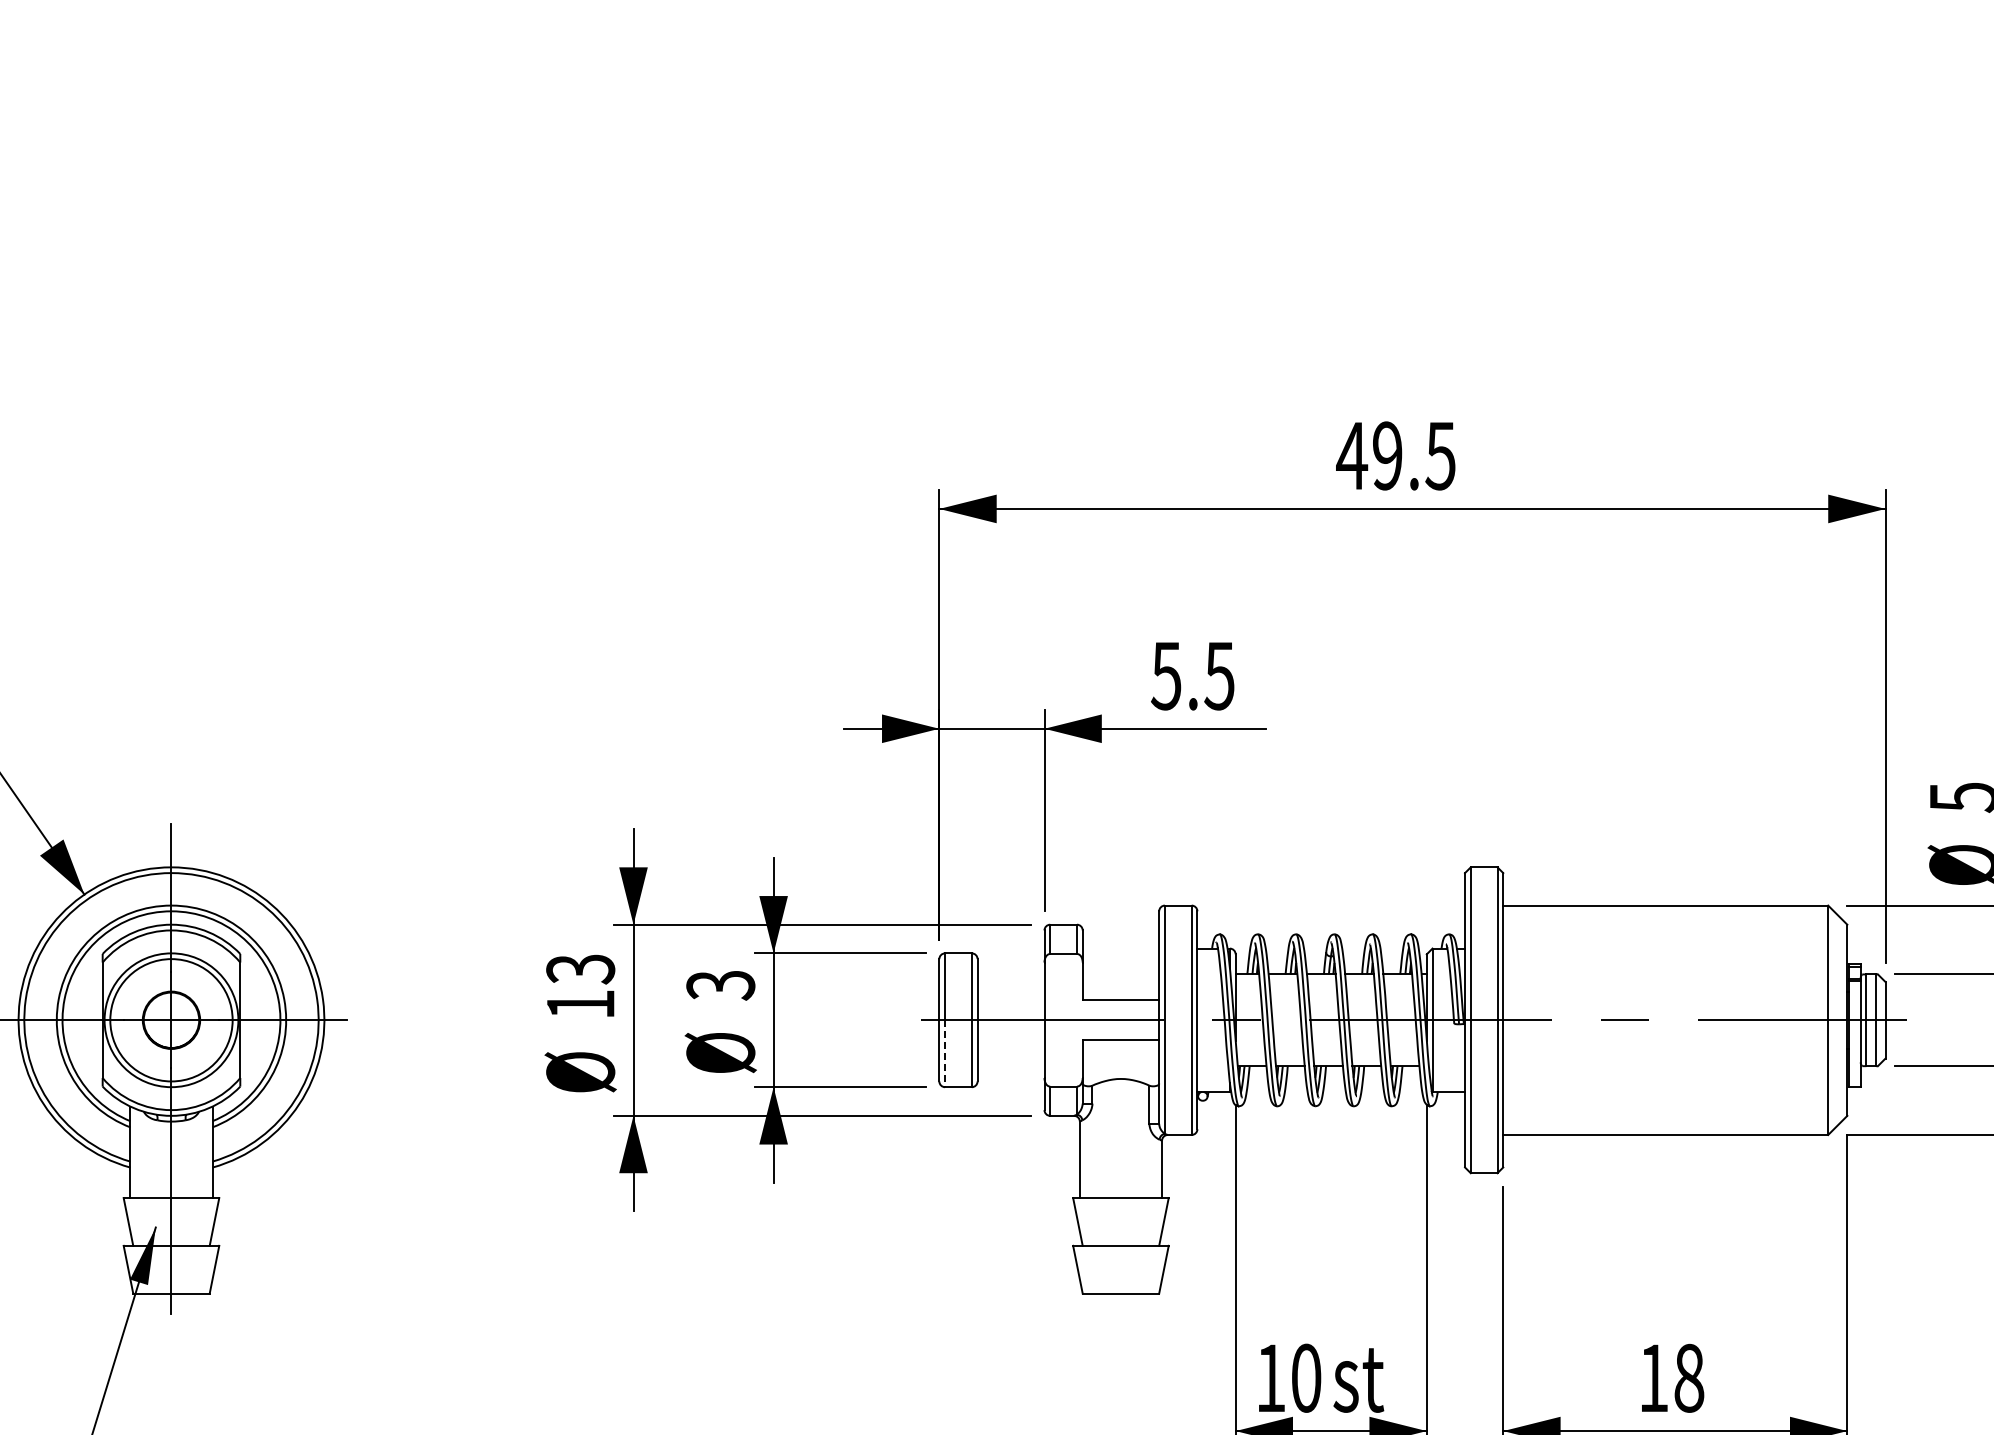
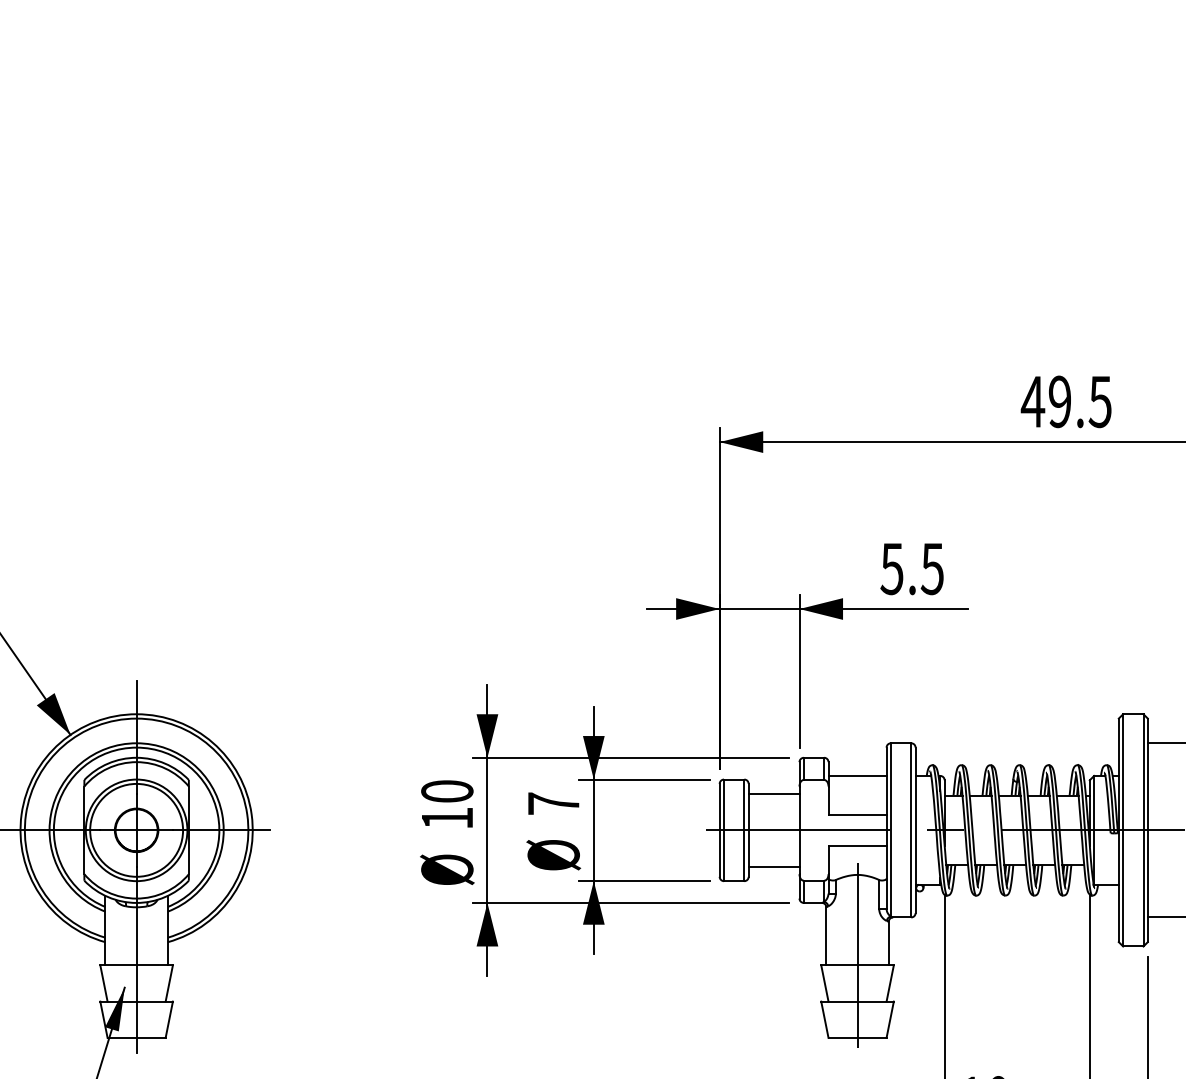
line: (1120, 948) -> (857, 775), added
text: (580, 969) -> (447, 791), 13 -> 10
line: (1010, 972) -> (773, 794), added
text: (720, 985) -> (553, 803), 3 -> 7
line: (945, 1054) -> (724, 856), dashed -> solid
line: (1010, 1068) -> (773, 866), added
line: (1120, 1168) -> (857, 942), added

